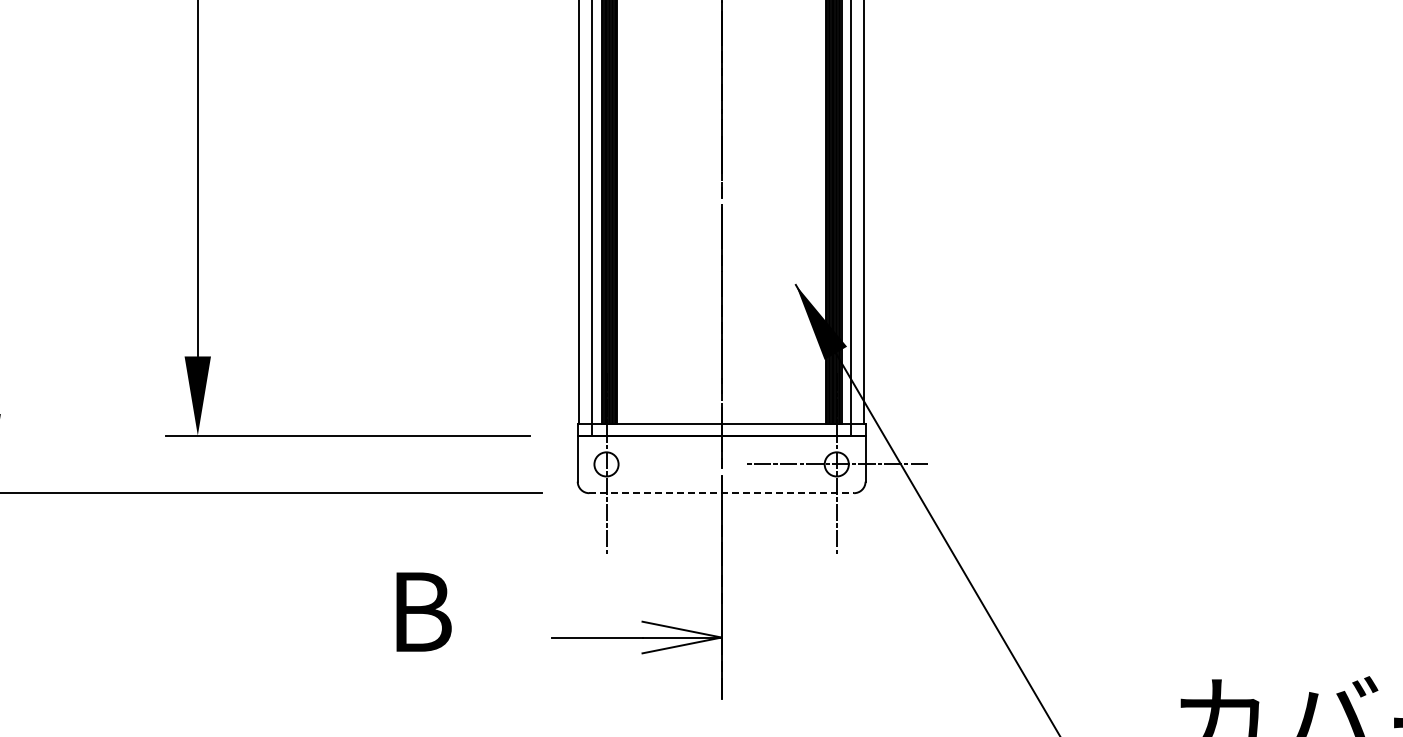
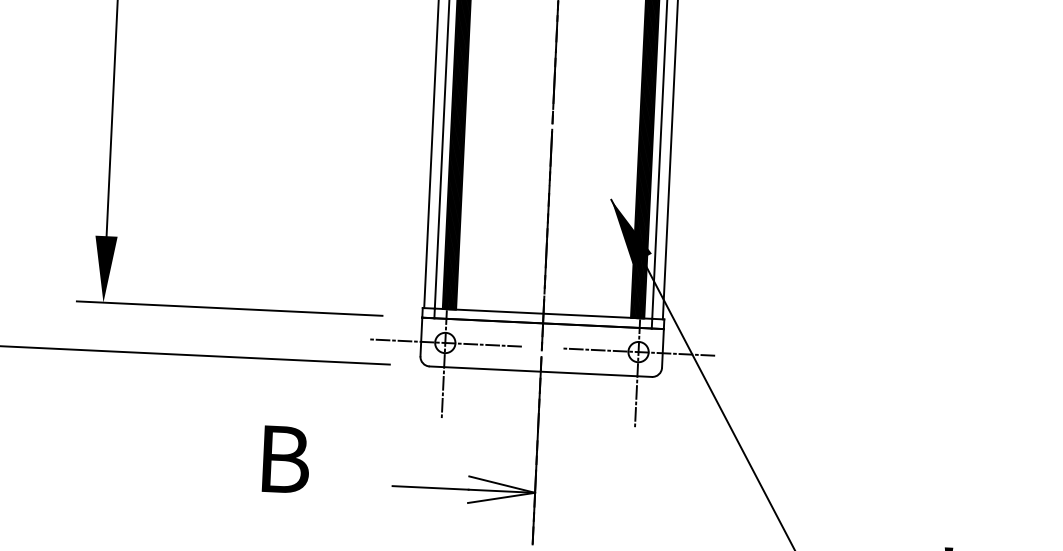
line: (606, 464) -> (445, 343), added
line: (722, 493) -> (541, 371), dashed -> solid

